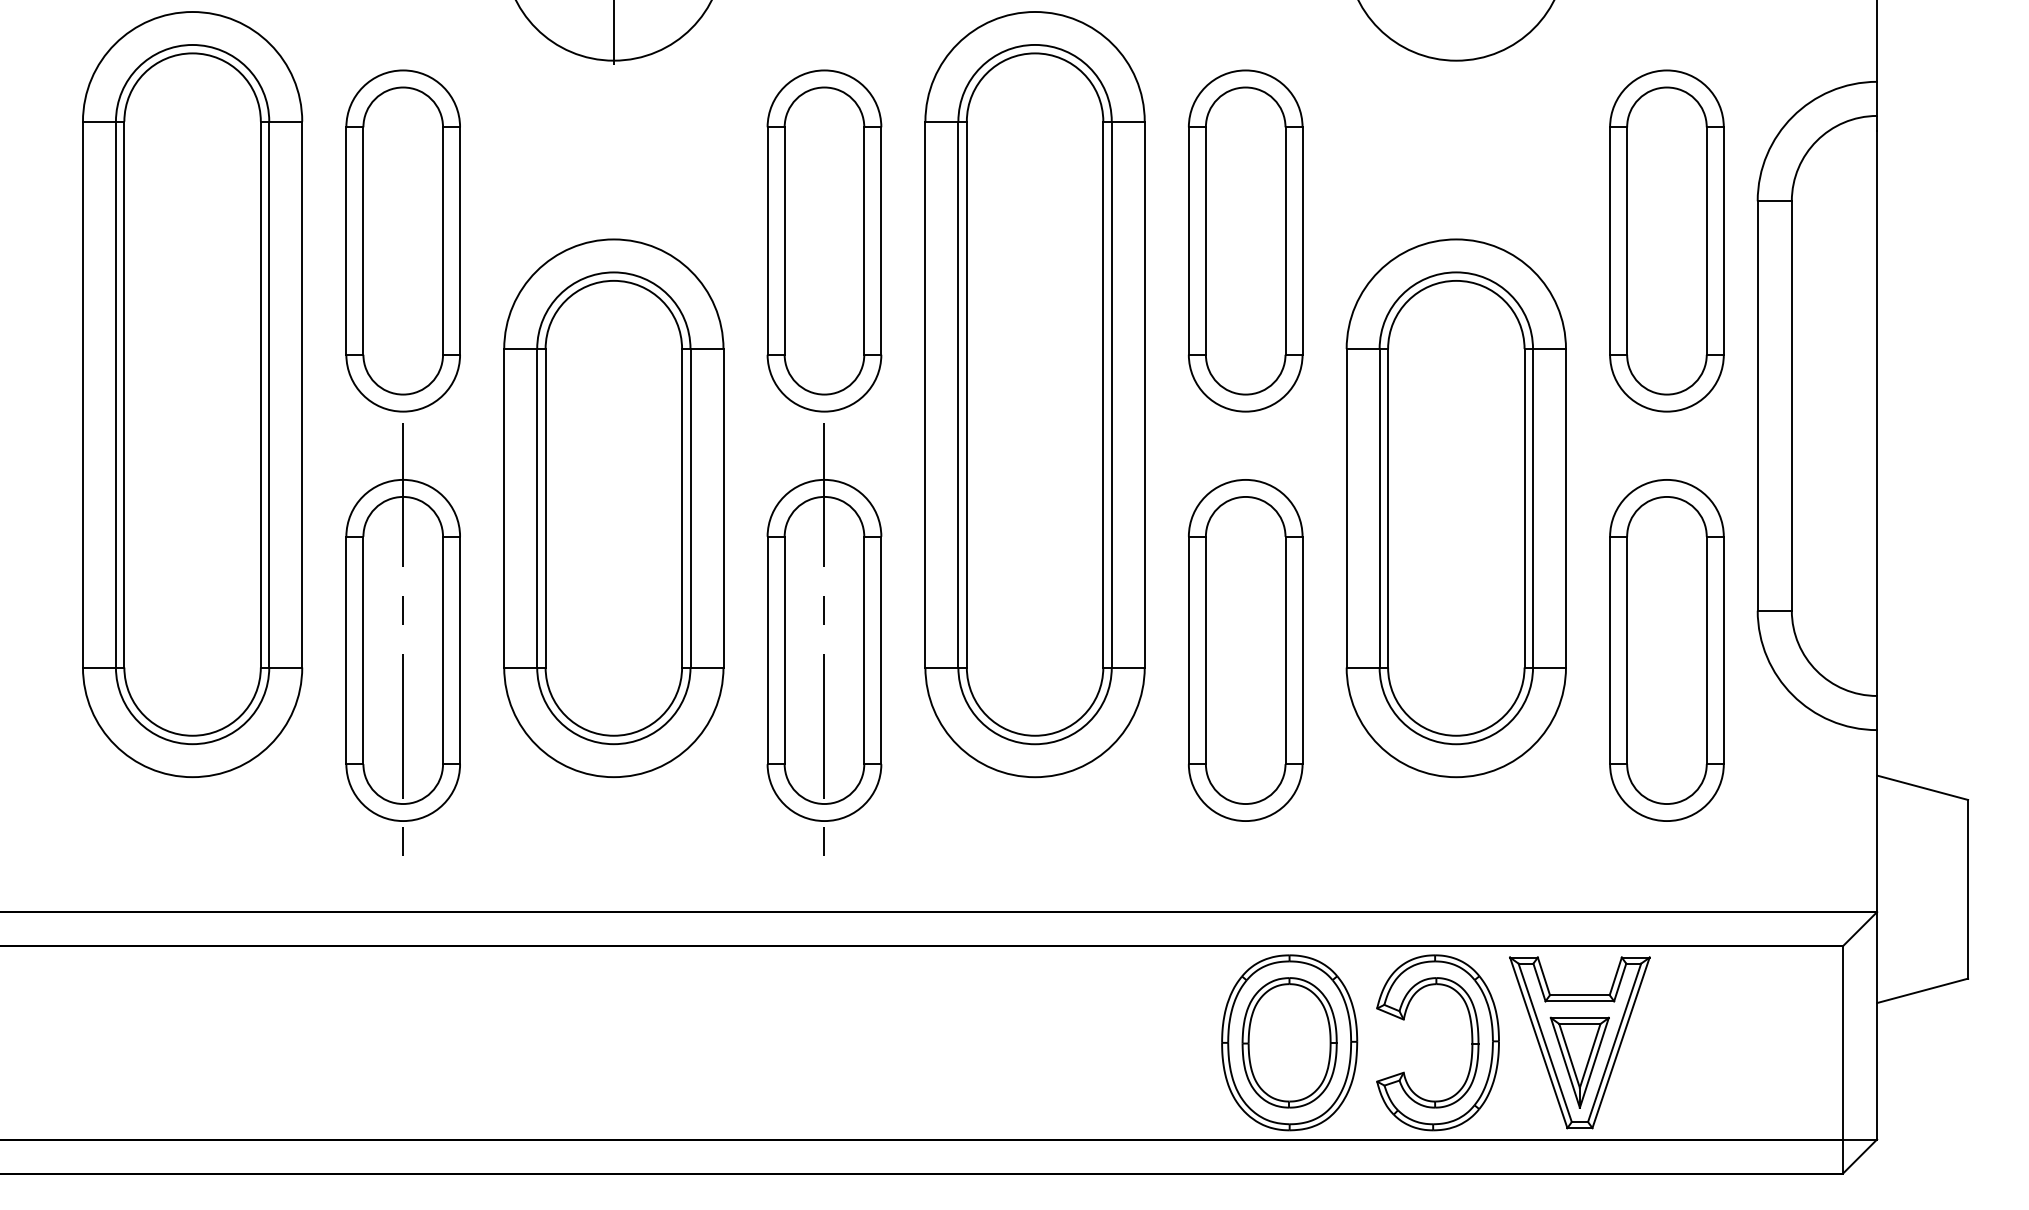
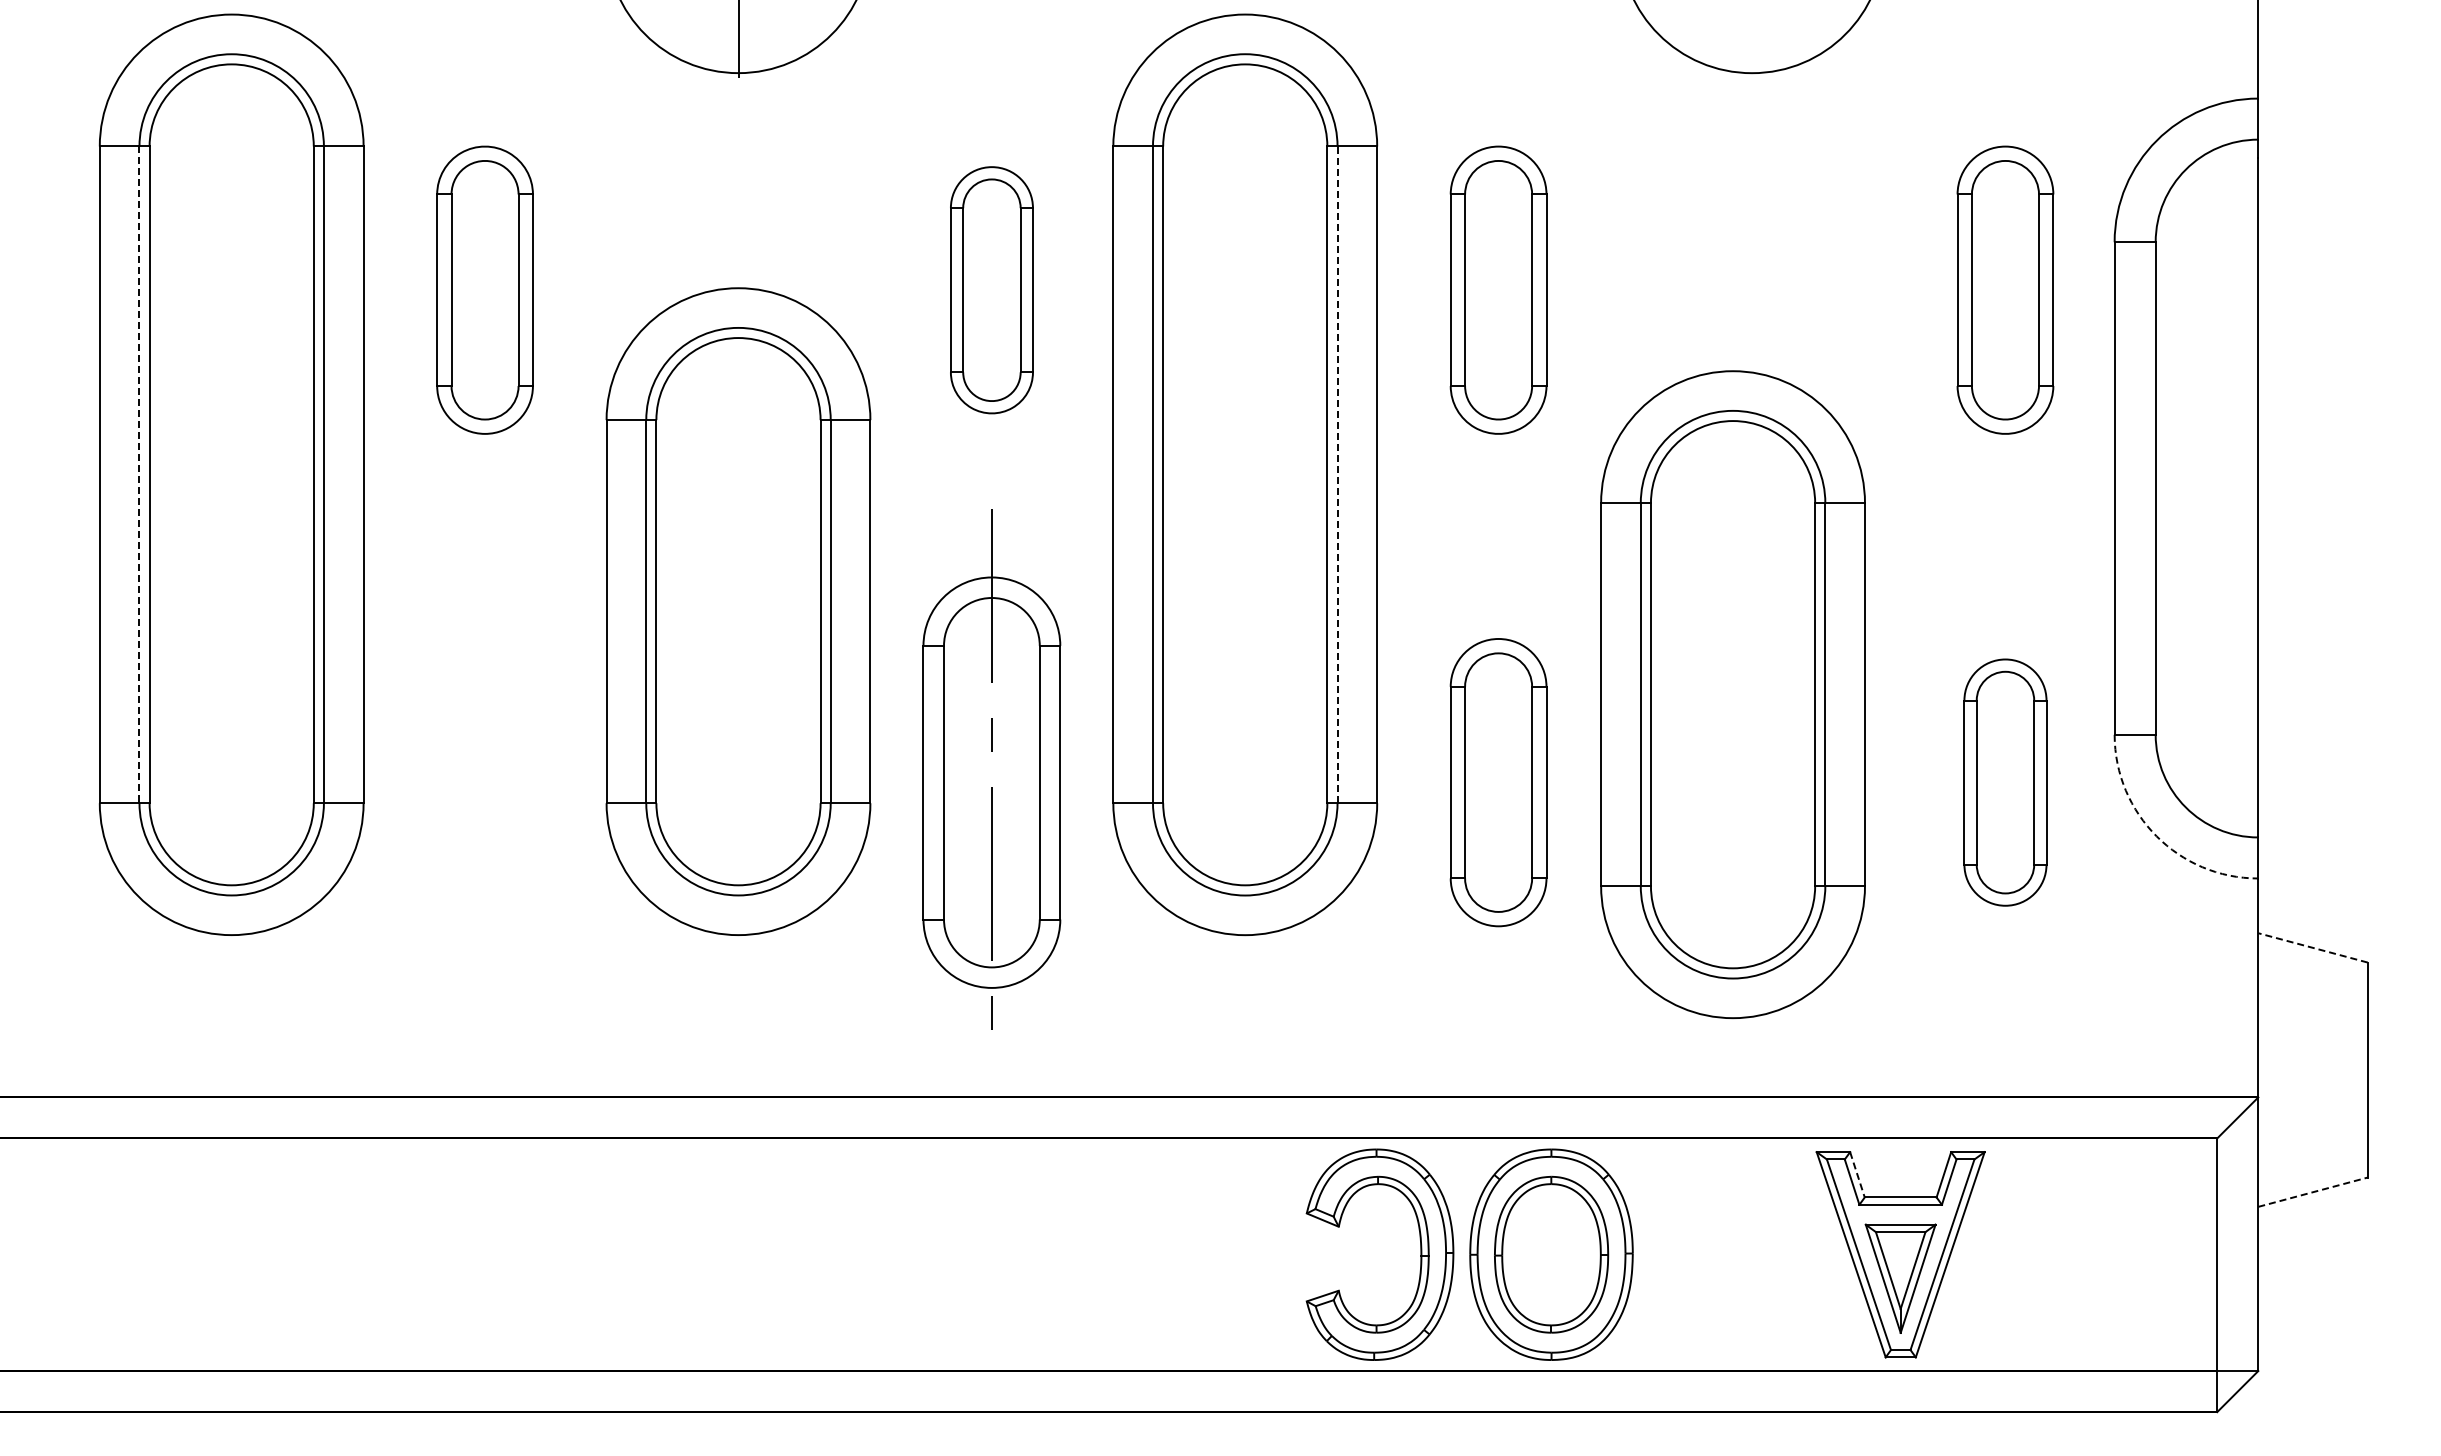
part: (402, 241) -> (484, 290), size x0.7
part: (824, 241) -> (991, 290), size x0.6
part: (1245, 241) -> (1498, 290), size x0.7
part: (1666, 241) -> (2005, 290), size x0.7
line: (1111, 394) -> (1337, 474), solid -> dashed
line: (115, 395) -> (139, 475), solid -> dashed
part: (1455, 508) -> (1732, 694), moved
part: (402, 639) -> (484, 769), removed
part: (1245, 650) -> (1498, 782), size x0.7
part: (1666, 650) -> (2005, 782), size x0.6
arc: (1792, 695) -> (2156, 836), solid -> dashed
line: (1923, 787) -> (2313, 947), solid -> dashed
line: (1543, 976) -> (1857, 1174), solid -> dashed
line: (1923, 991) -> (2313, 1192), solid -> dashed
part: (1471, 1042) -> (1420, 1254), moved

